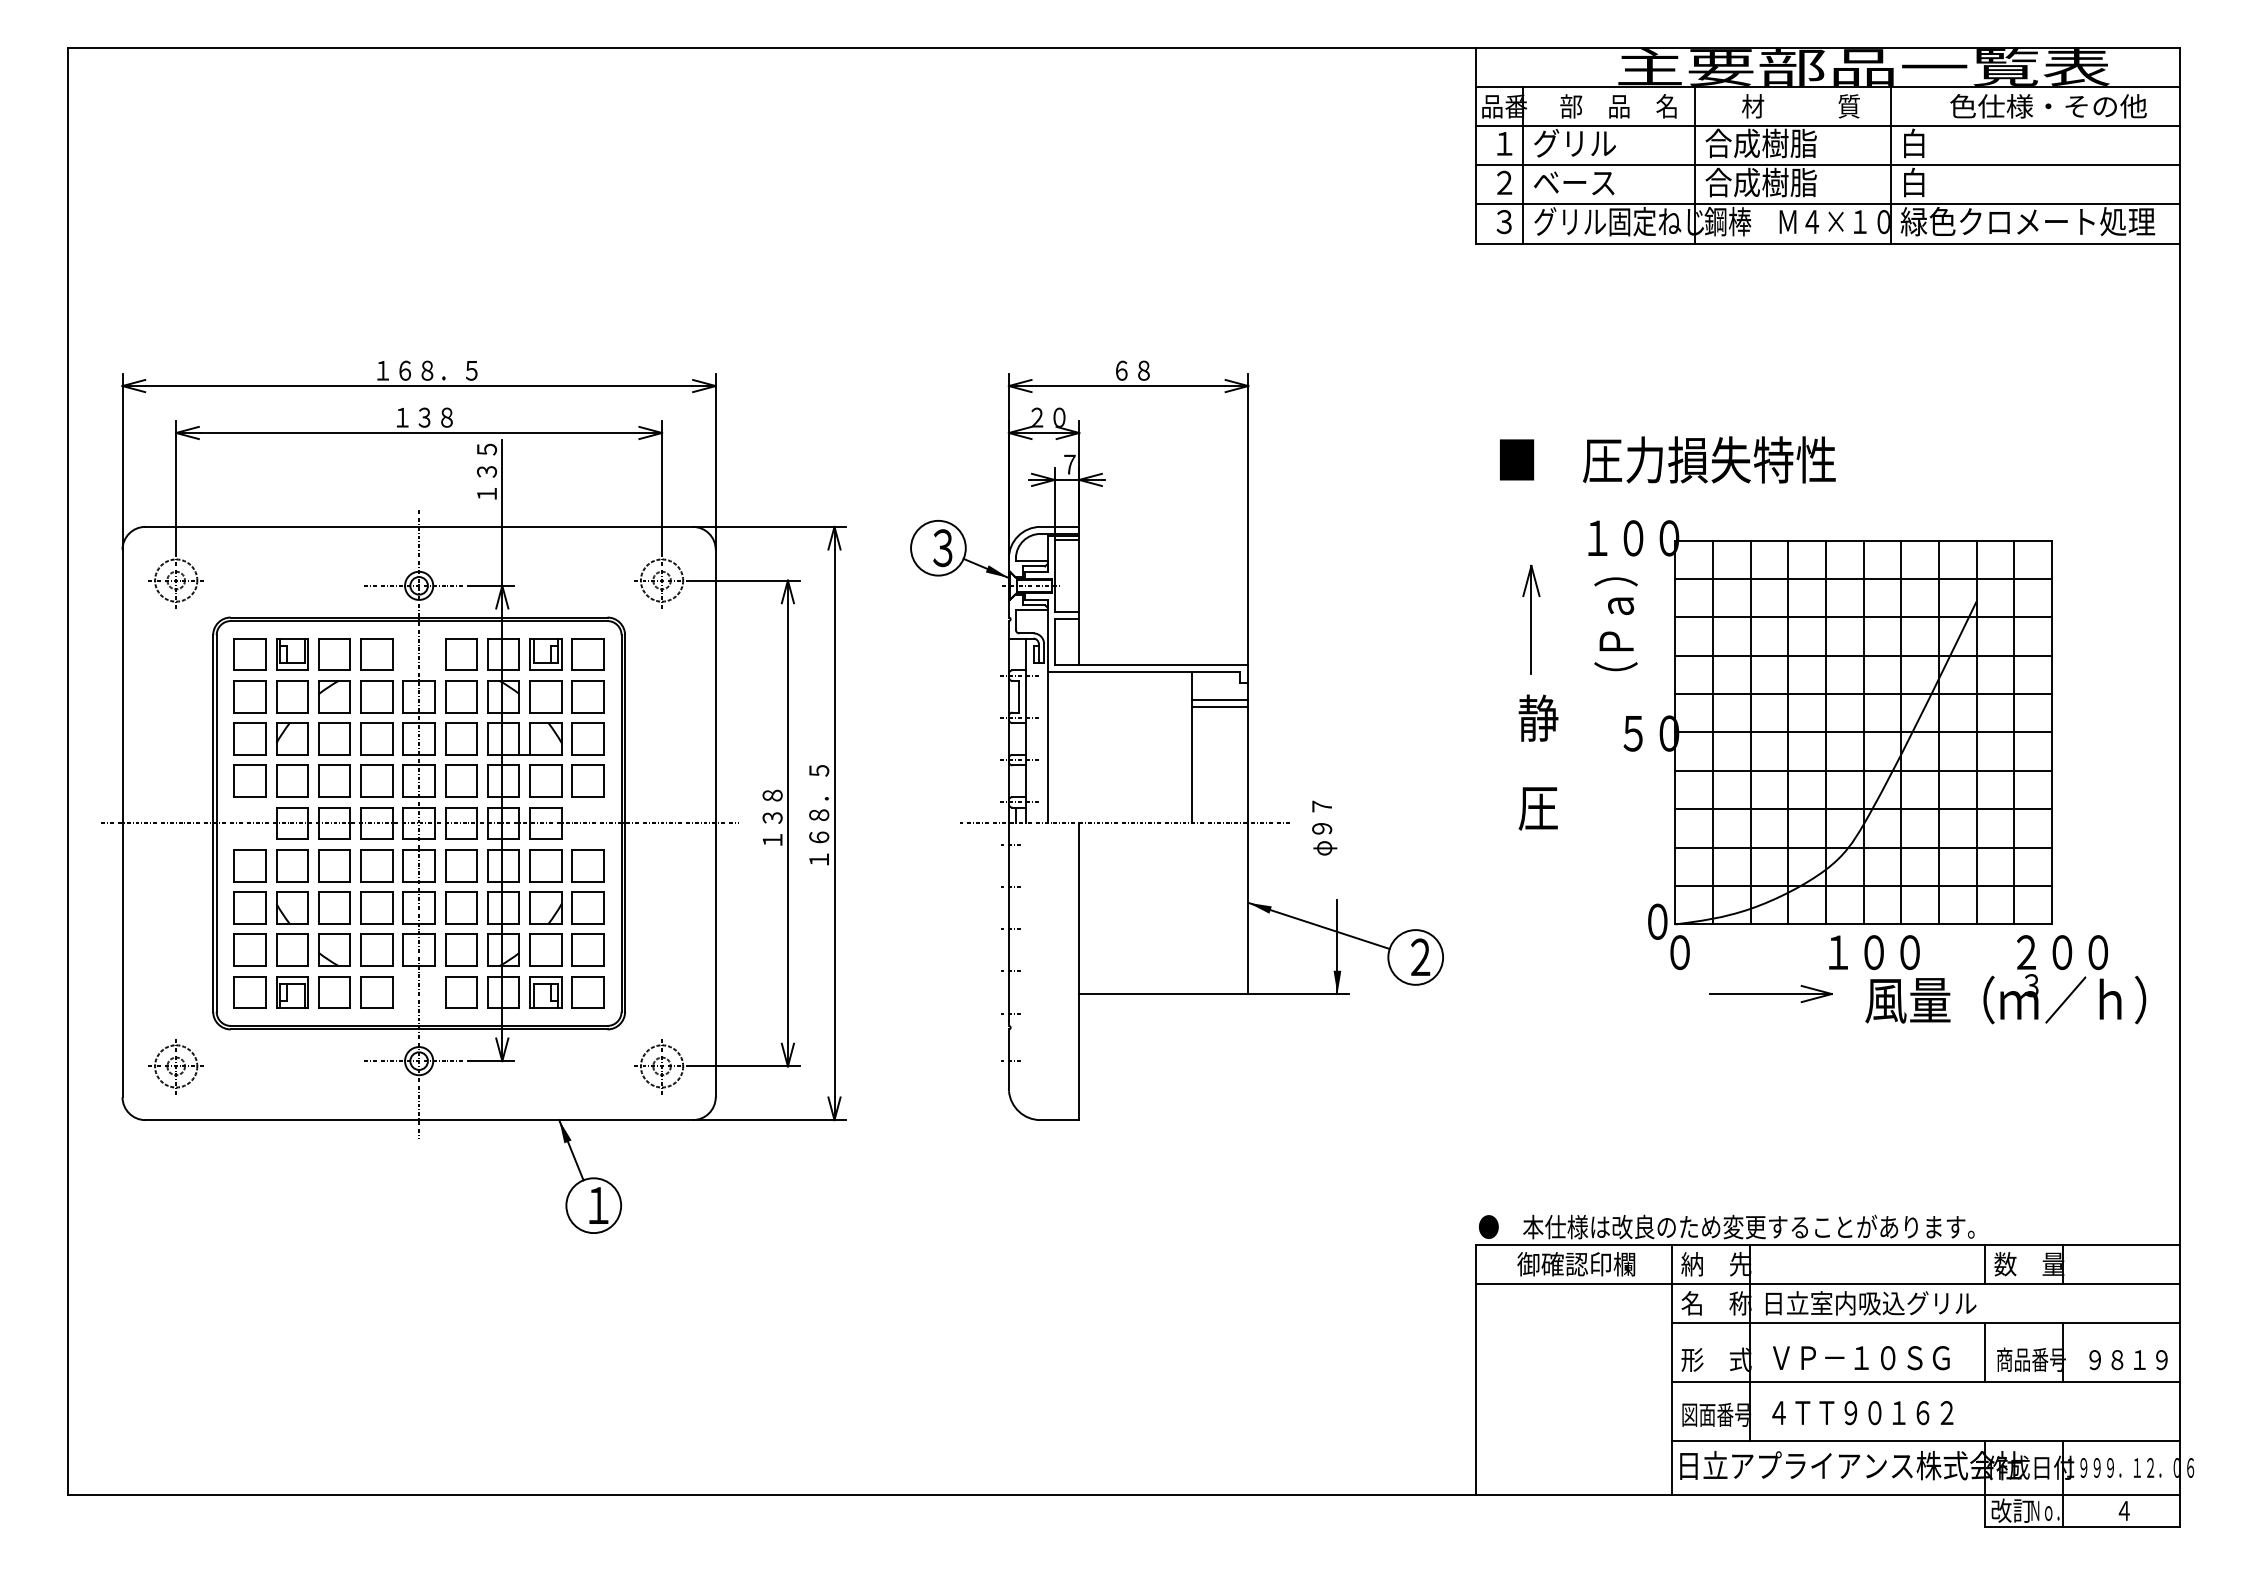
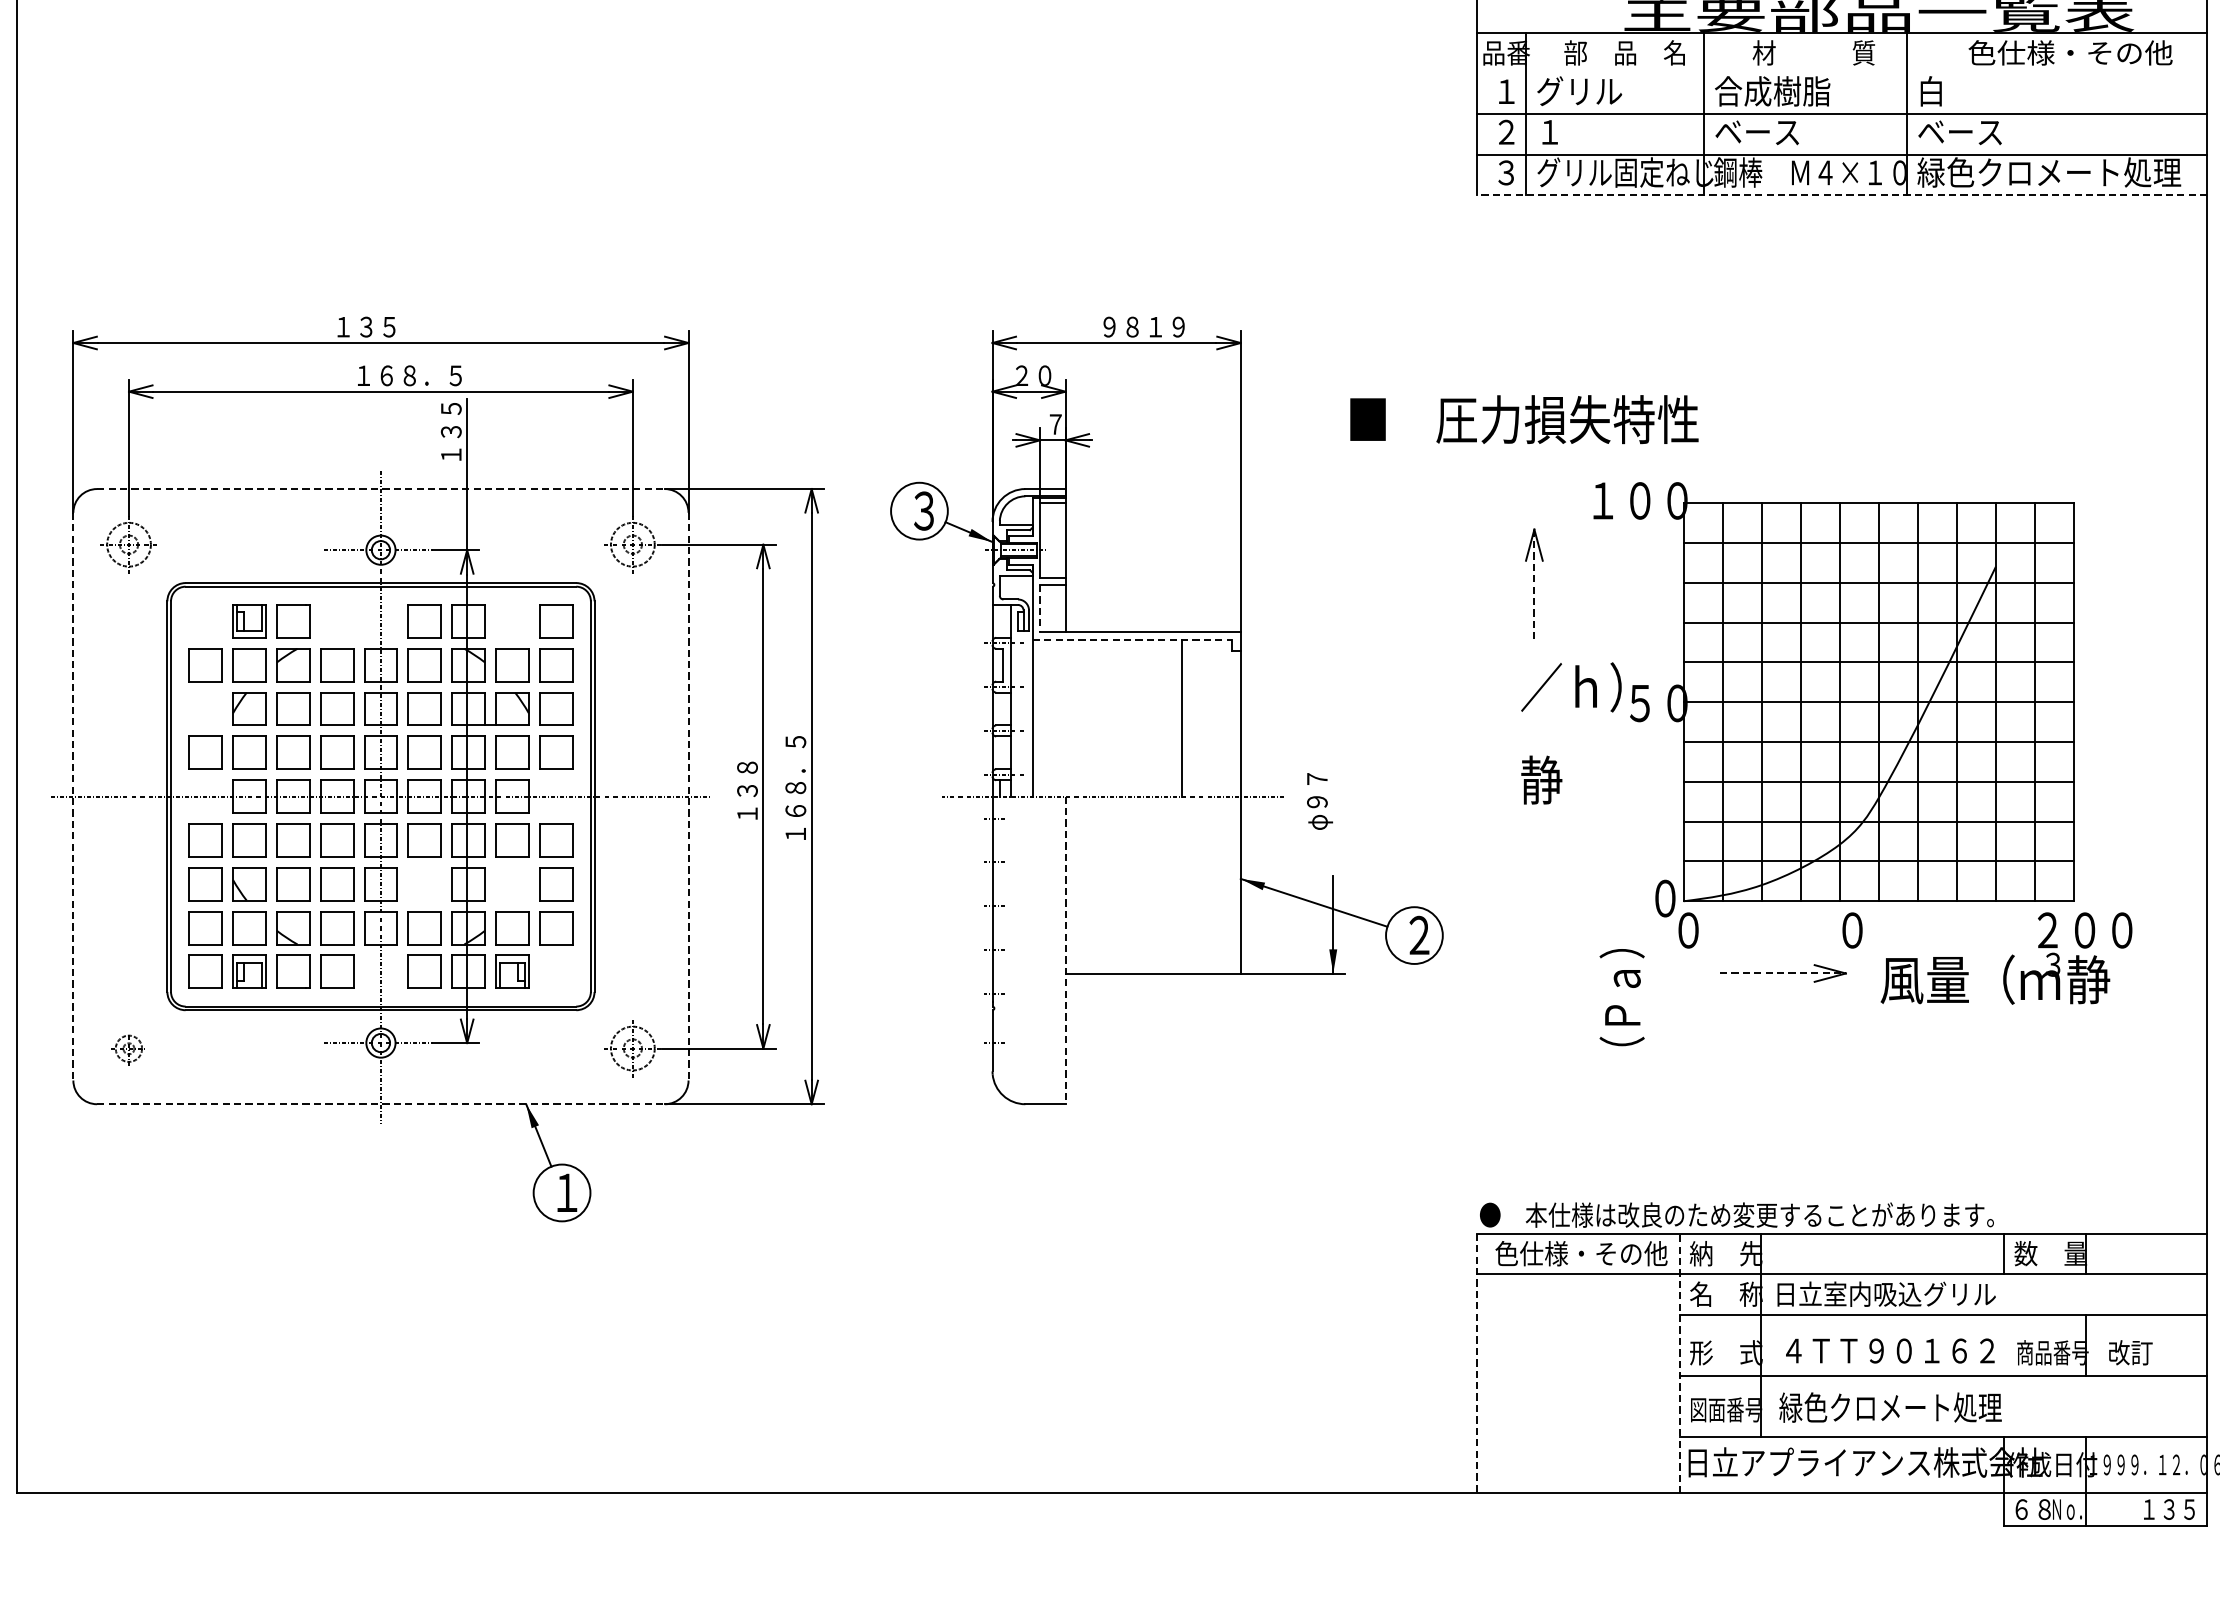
line: (1828, 126) -> (1842, 73), removed
text: (1760, 182) -> (1771, 131), 合成樹脂 -> ベース
text: (1941, 182) -> (1959, 131), 白 -> ベース
text: (1574, 183) -> (1579, 132), ベース -> １
line: (1827, 243) -> (1841, 195), solid -> dashed
text: (438, 370) -> (401, 326), １６８．５ -> １３５
text: (1155, 370) -> (1144, 326), ６８ -> ９８１９
text: (457, 417) -> (420, 375), １３８ -> １６８．５
text: (1667, 459) -> (1524, 419), moved
line: (419, 526) -> (381, 488), solid -> dashed
line: (1531, 620) -> (1534, 586), solid -> dashed
text: (1615, 624) -> (1621, 997), moved
line: (1054, 642) -> (1039, 608), solid -> dashed
part: (249, 654) -> (205, 621), removed
part: (376, 654) -> (336, 621), removed
part: (545, 654) -> (511, 621), removed
line: (1143, 672) -> (1132, 640), solid -> dashed
line: (1219, 700) -> (1210, 669), removed
line: (1219, 707) -> (1210, 676), removed
text: (1566, 718) -> (1570, 687), 静 -> ／ｈ）
part: (249, 738) -> (205, 708), removed
text: (1538, 807) -> (1541, 780), 圧 -> 静
line: (122, 823) -> (73, 796), solid -> dashed
line: (715, 823) -> (688, 796), solid -> dashed
part: (461, 907) -> (424, 883), removed
part: (545, 907) -> (511, 883), removed
text: (1873, 952) -> (1889, 930), １００ -> ０
line: (1079, 972) -> (1065, 951), solid -> dashed
part: (587, 992) -> (555, 971), removed
line: (1771, 994) -> (1783, 973), solid -> dashed
text: (2095, 999) -> (2119, 979), ／ｈ） -> 静
part: (175, 1066) -> (128, 1048), size x0.6
line: (419, 1120) -> (381, 1104), solid -> dashed
text: (1576, 1264) -> (1581, 1253), 御確認印欄 -> 色仕様・その他
line: (1984, 1352) -> (2004, 1345), removed
text: (1874, 1358) -> (1890, 1351), ＶＰ－１０ＳＧ -> ４ＴＴ９０１６２
text: (2126, 1359) -> (2151, 1352), ９８１９ -> 改訂
line: (1671, 1369) -> (1679, 1362), solid -> dashed
line: (1476, 1370) -> (1477, 1363), solid -> dashed
text: (1874, 1412) -> (1890, 1407), ４ＴＴ９０１６２ -> 緑色クロメート処理
text: (2012, 1510) -> (2033, 1509), 改訂 -> ６８
text: (2143, 1510) -> (2169, 1509), ４ -> １３５

